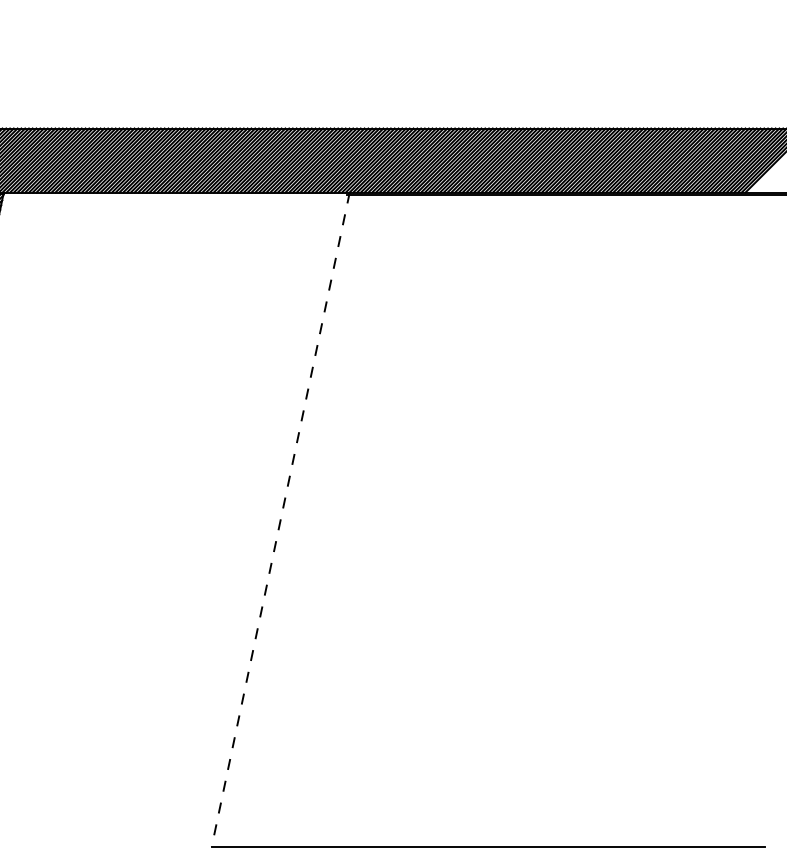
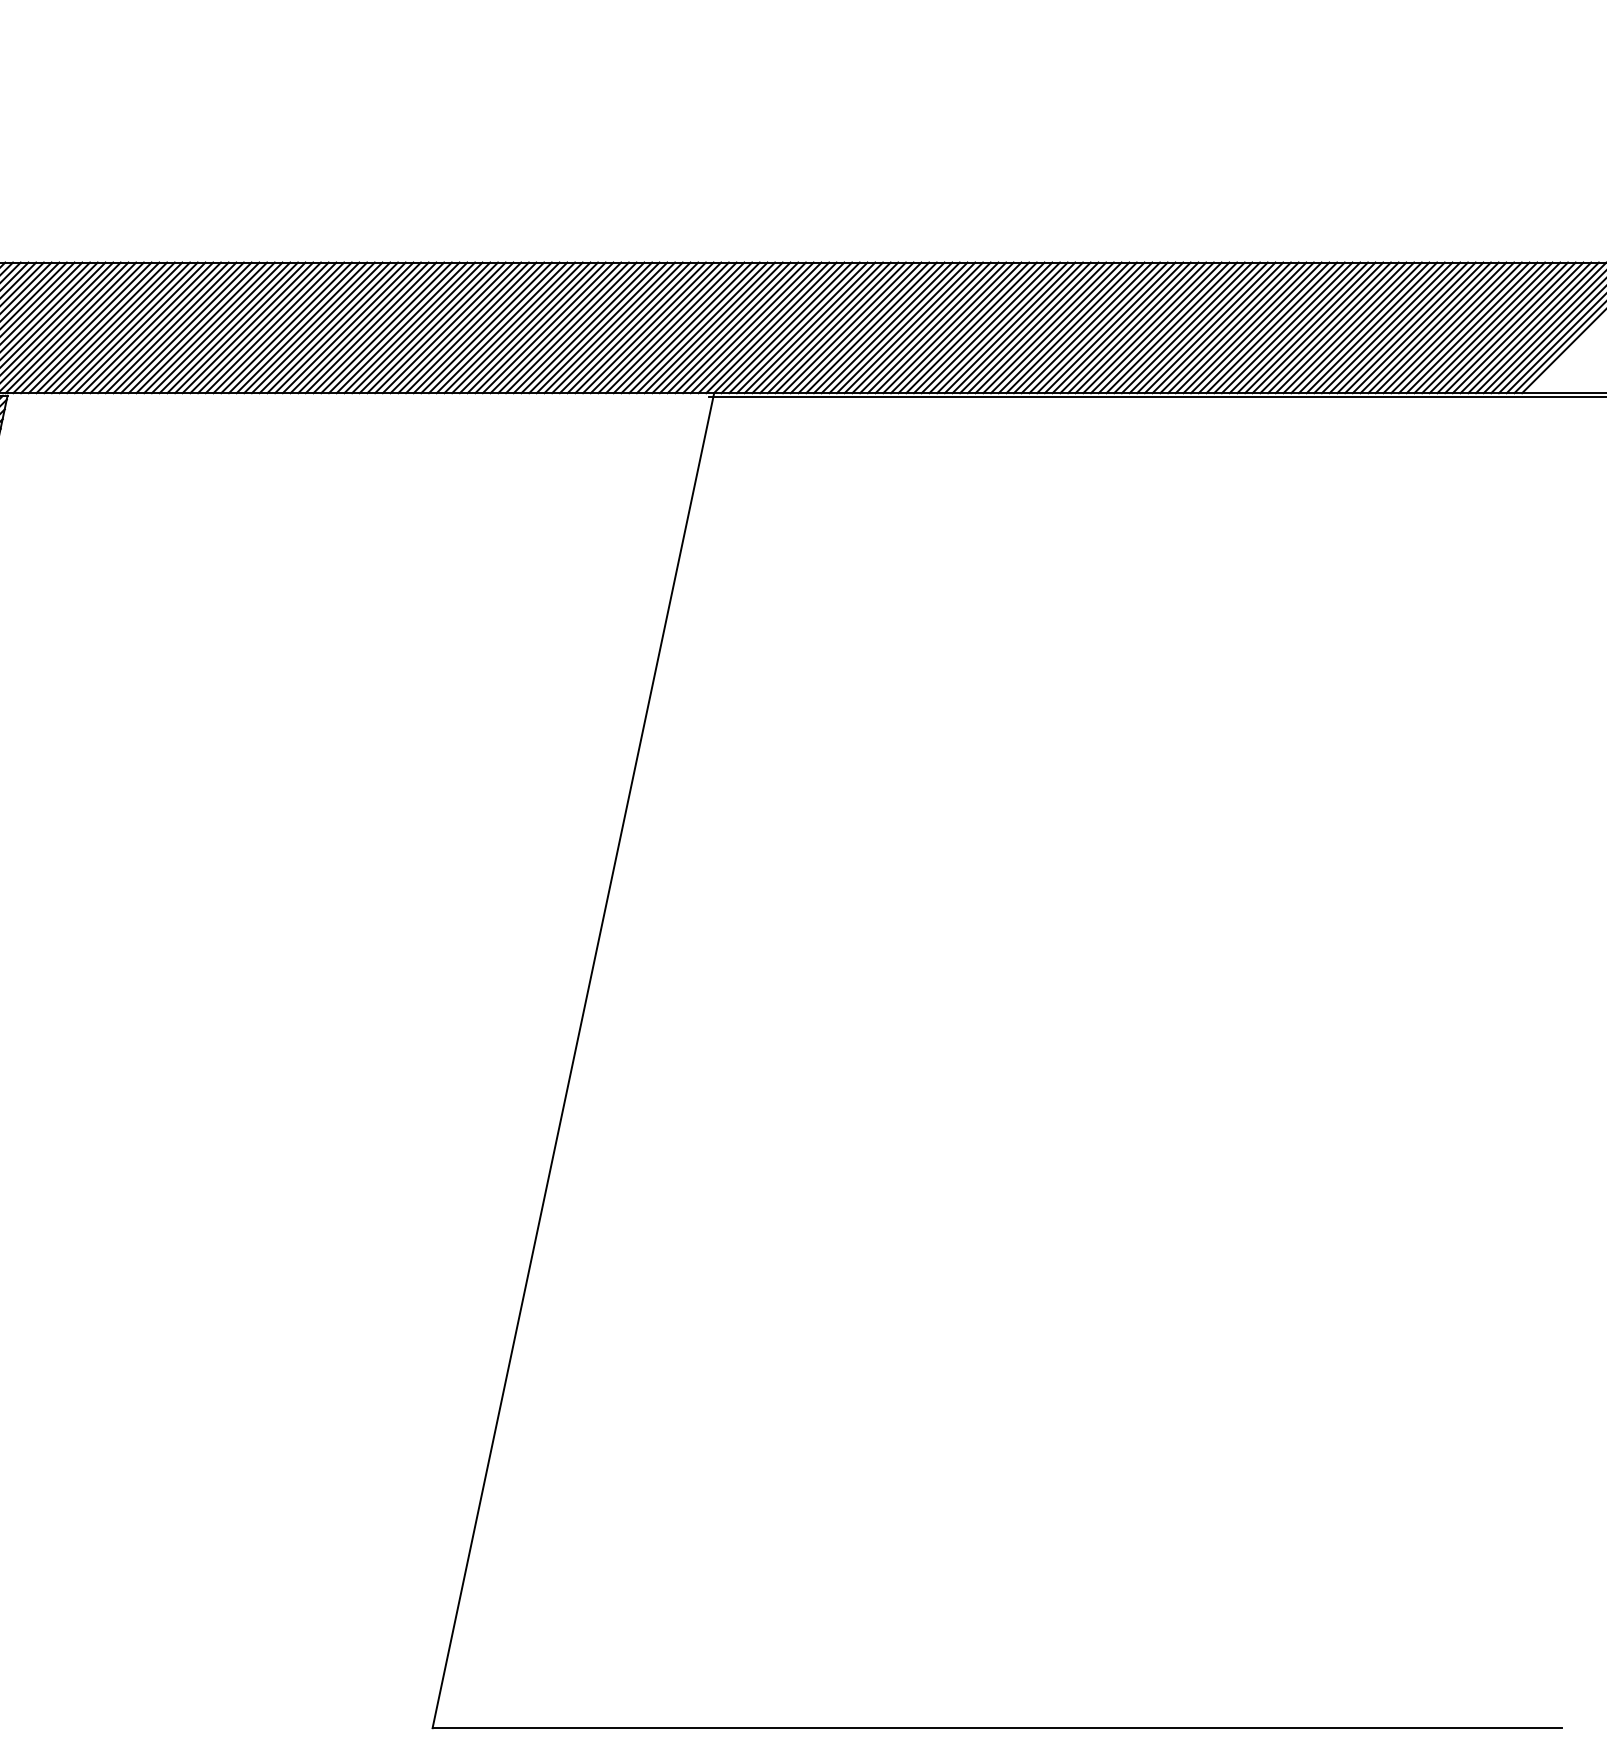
line: (280, 520) -> (572, 1062), dashed -> solid

